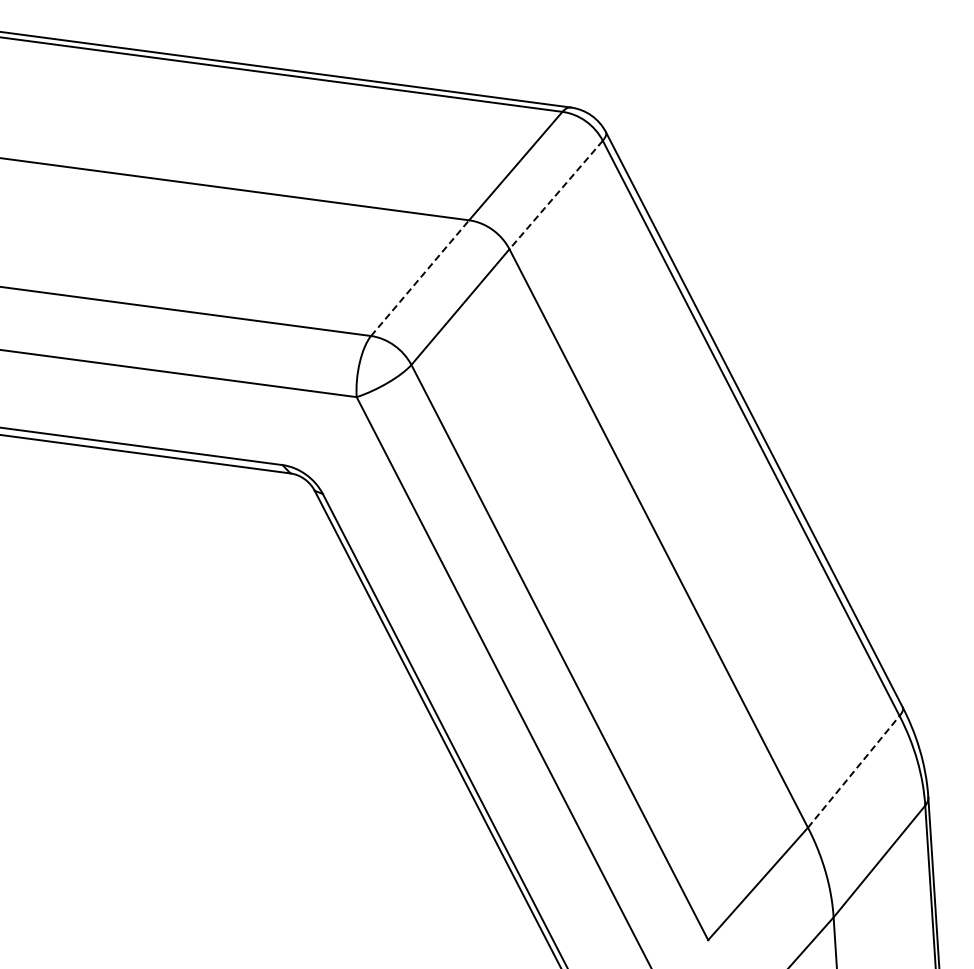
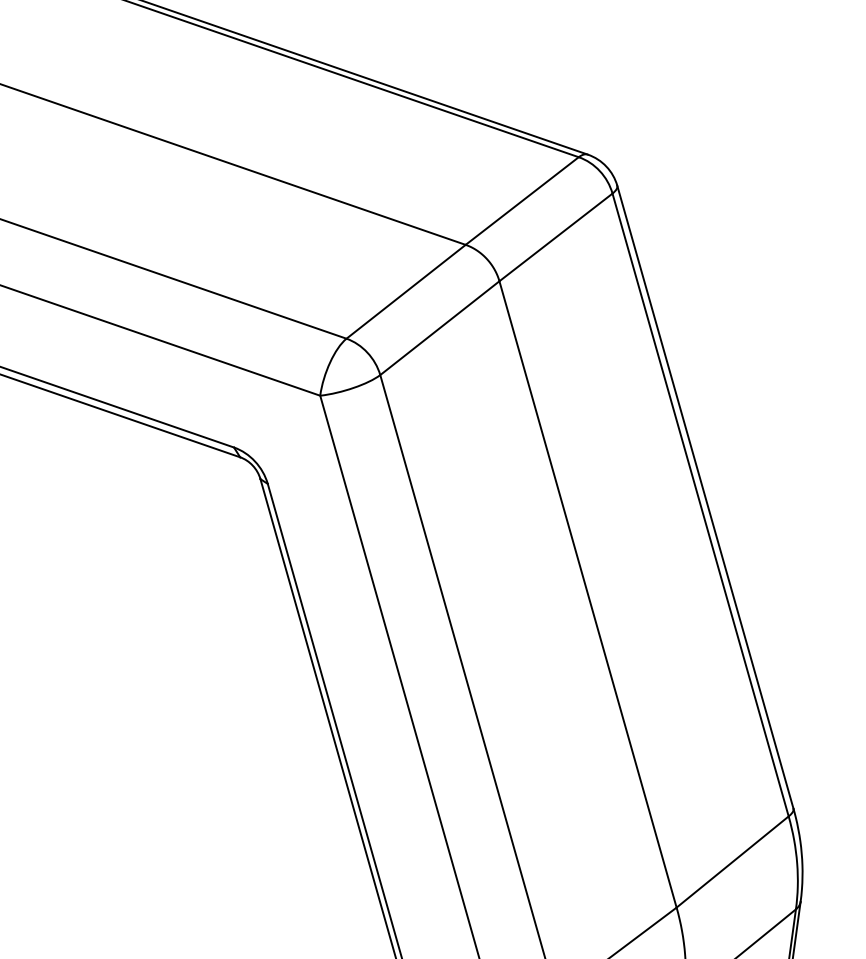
line: (556, 195) -> (556, 237), dashed -> solid
line: (420, 278) -> (406, 292), dashed -> solid
line: (854, 771) -> (733, 861), dashed -> solid

